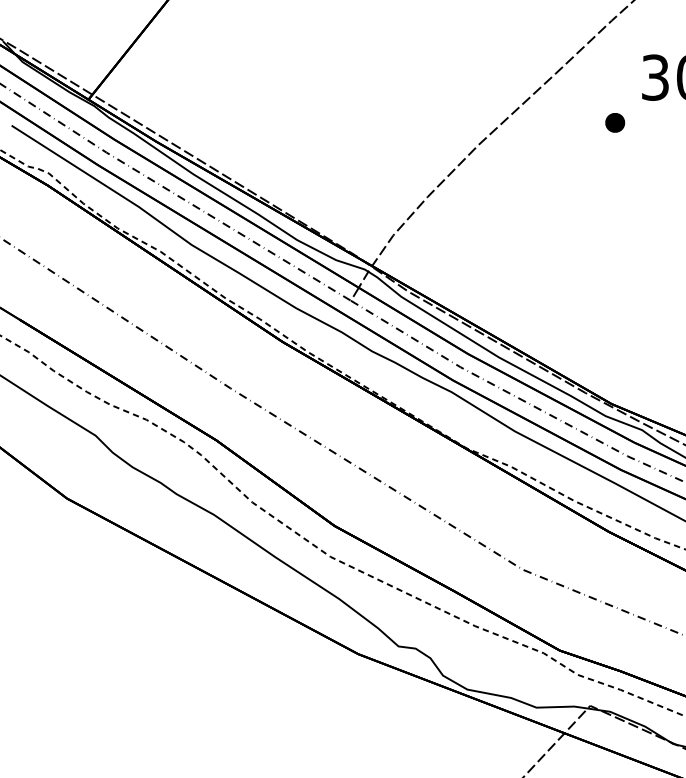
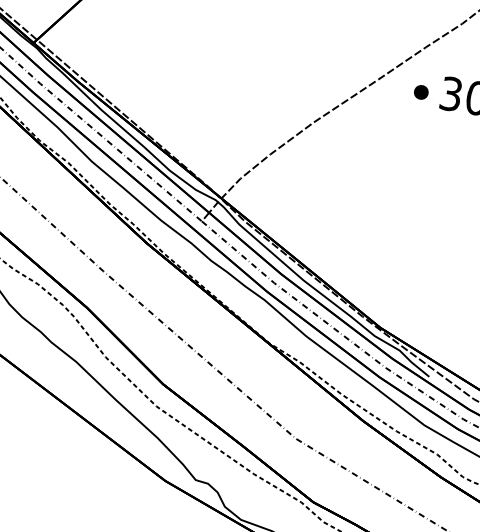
part: (615, 122) -> (421, 92), moved

